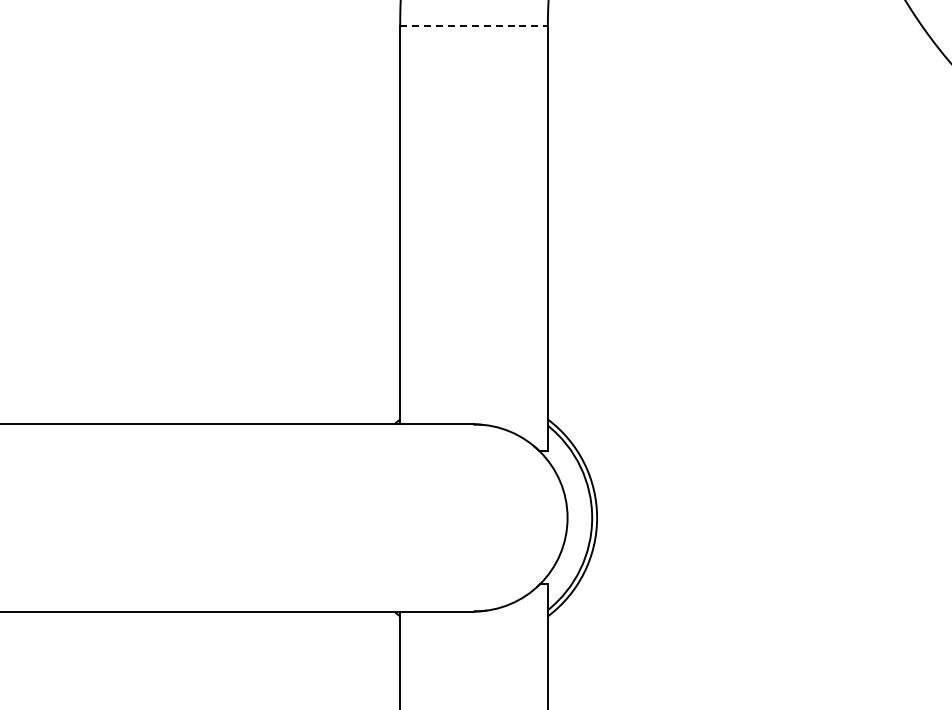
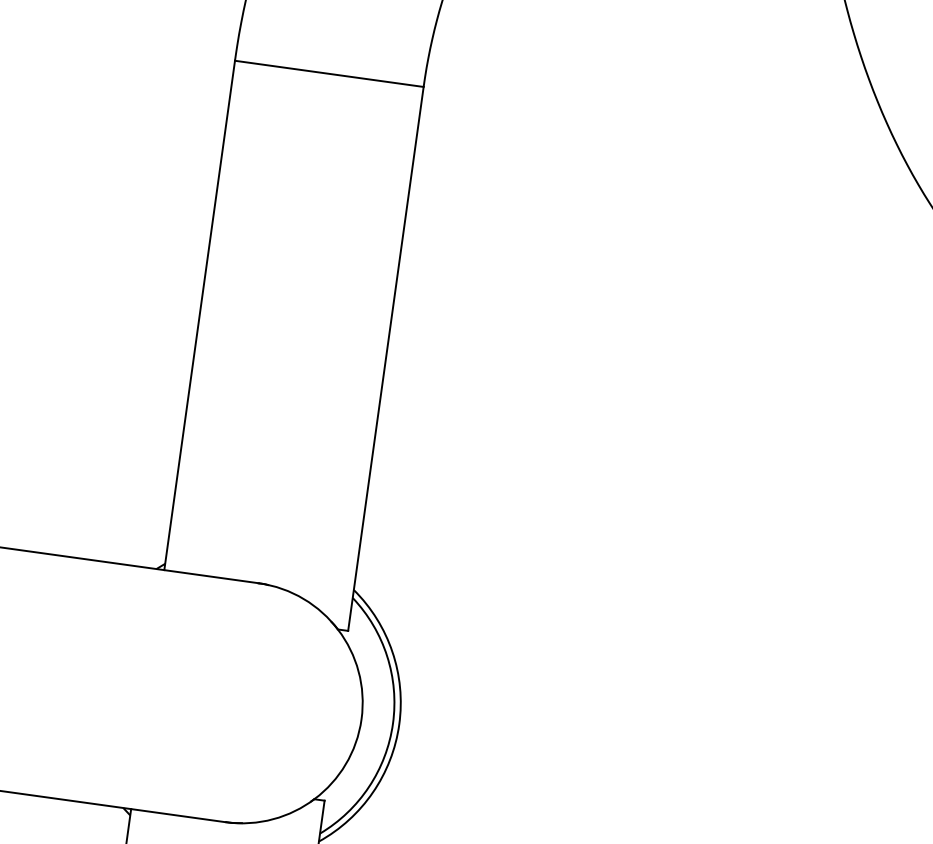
line: (474, 25) -> (329, 73), dashed -> solid

